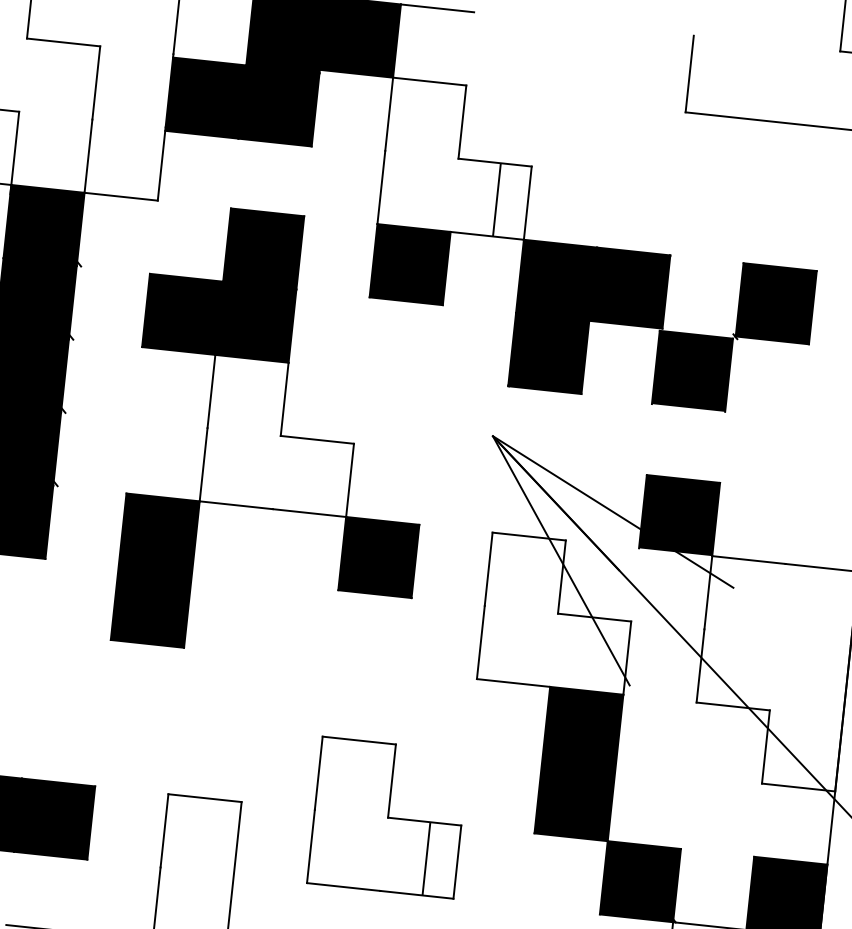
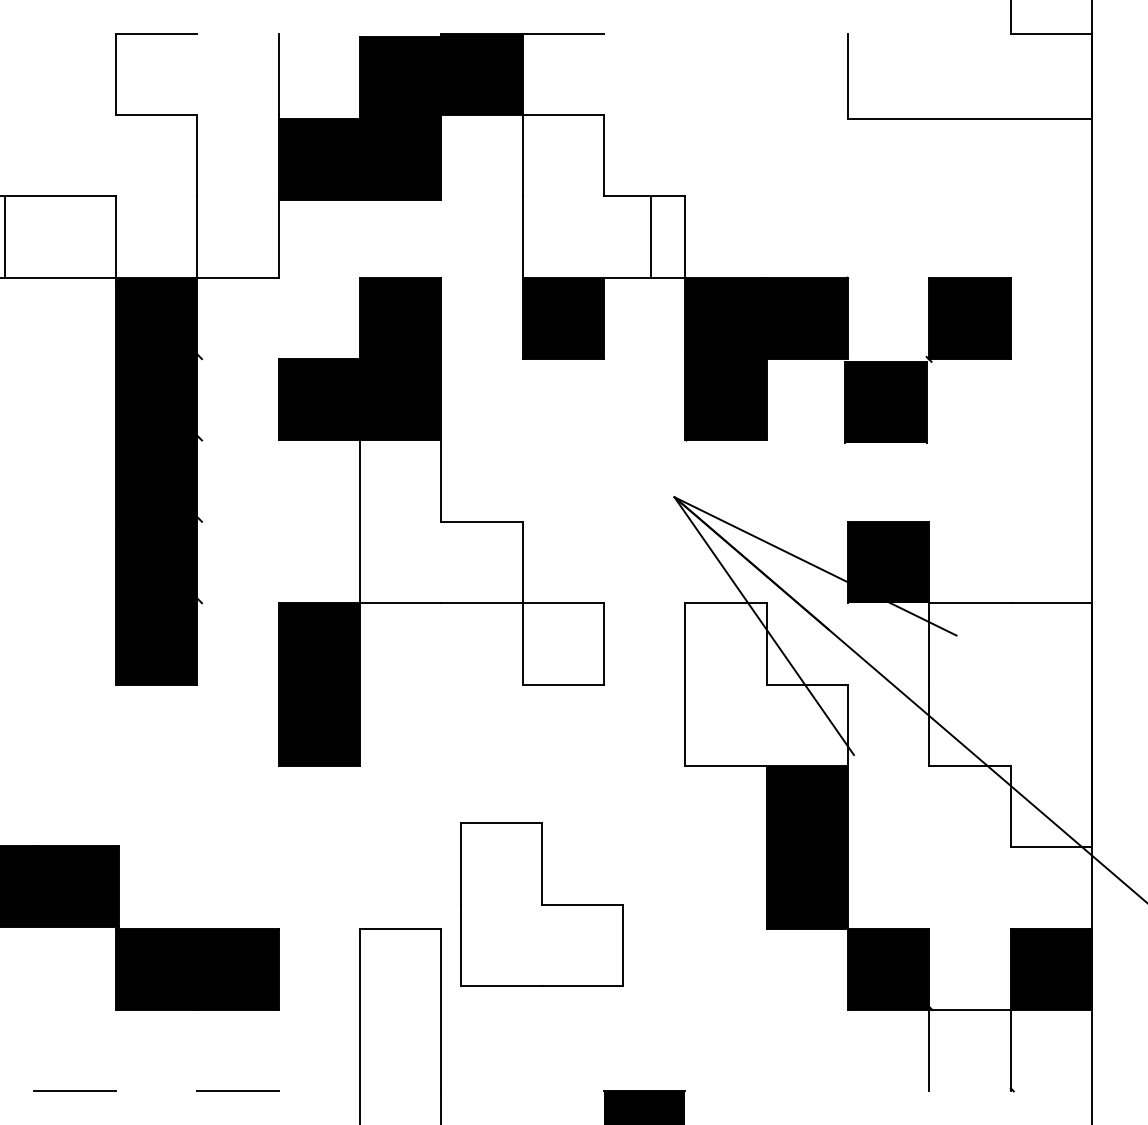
fill: (378, 557) -> (562, 643), removed
part: (387, 817) -> (541, 904), moved

